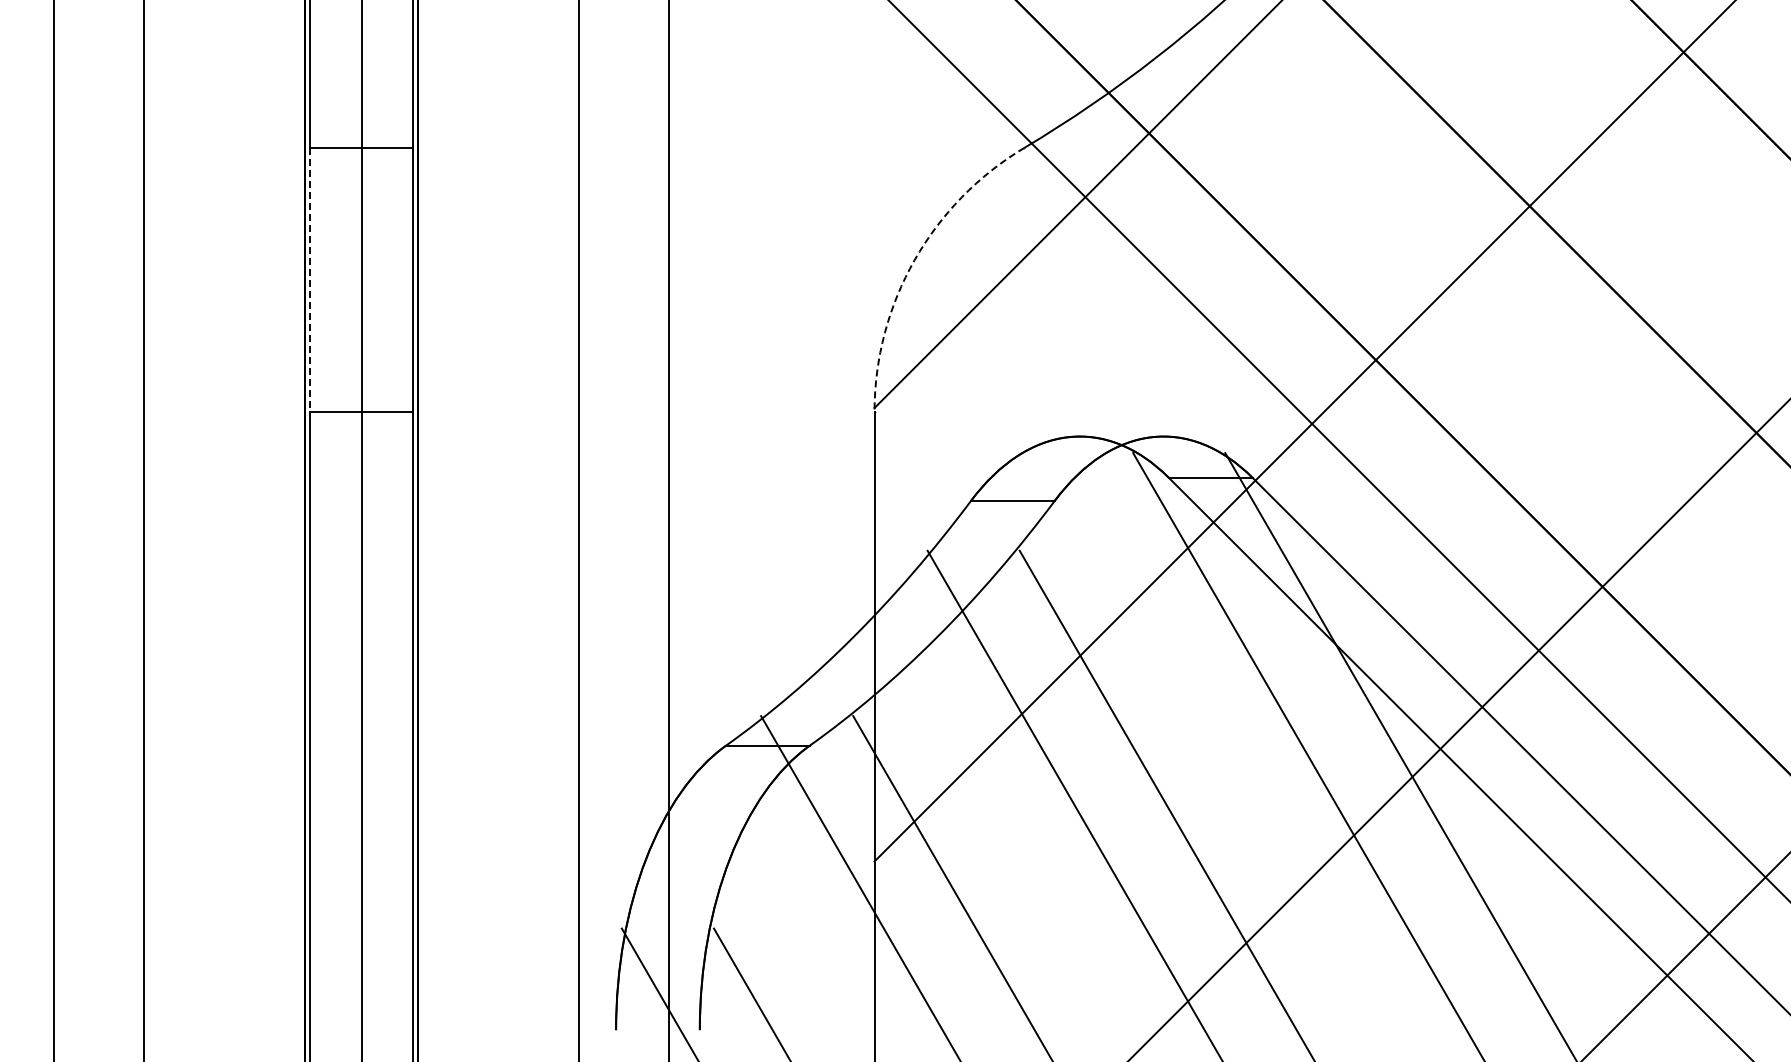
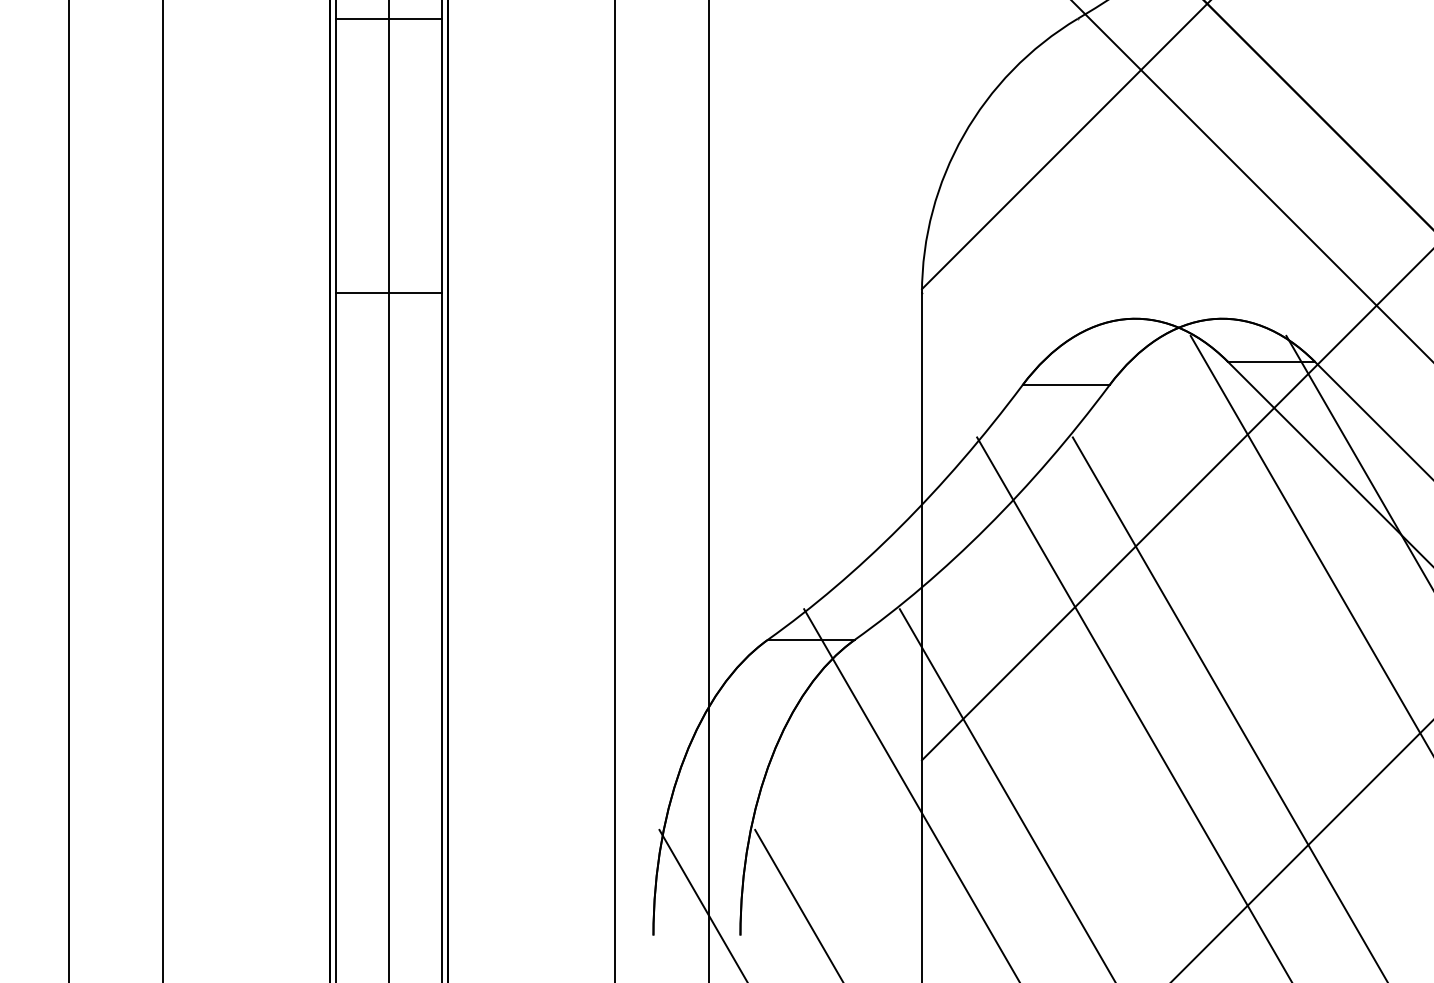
arc: (914, 260) -> (963, 135), dashed -> solid
line: (310, 280) -> (335, 156), dashed -> solid

